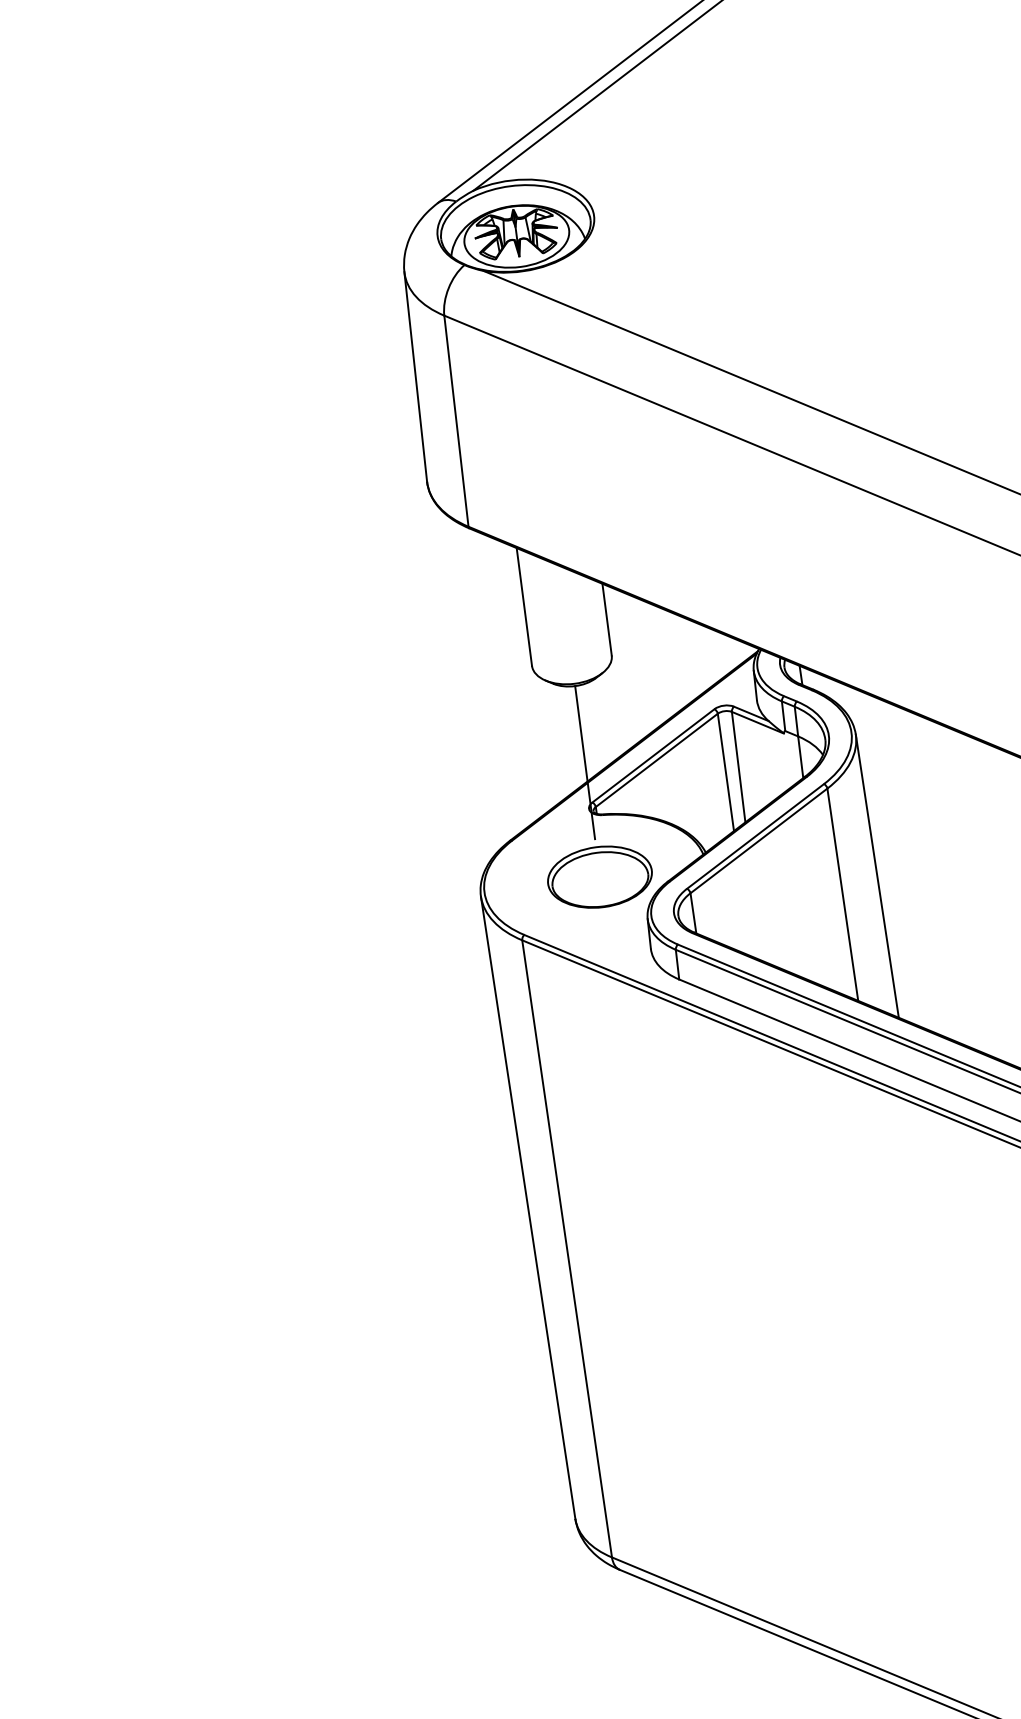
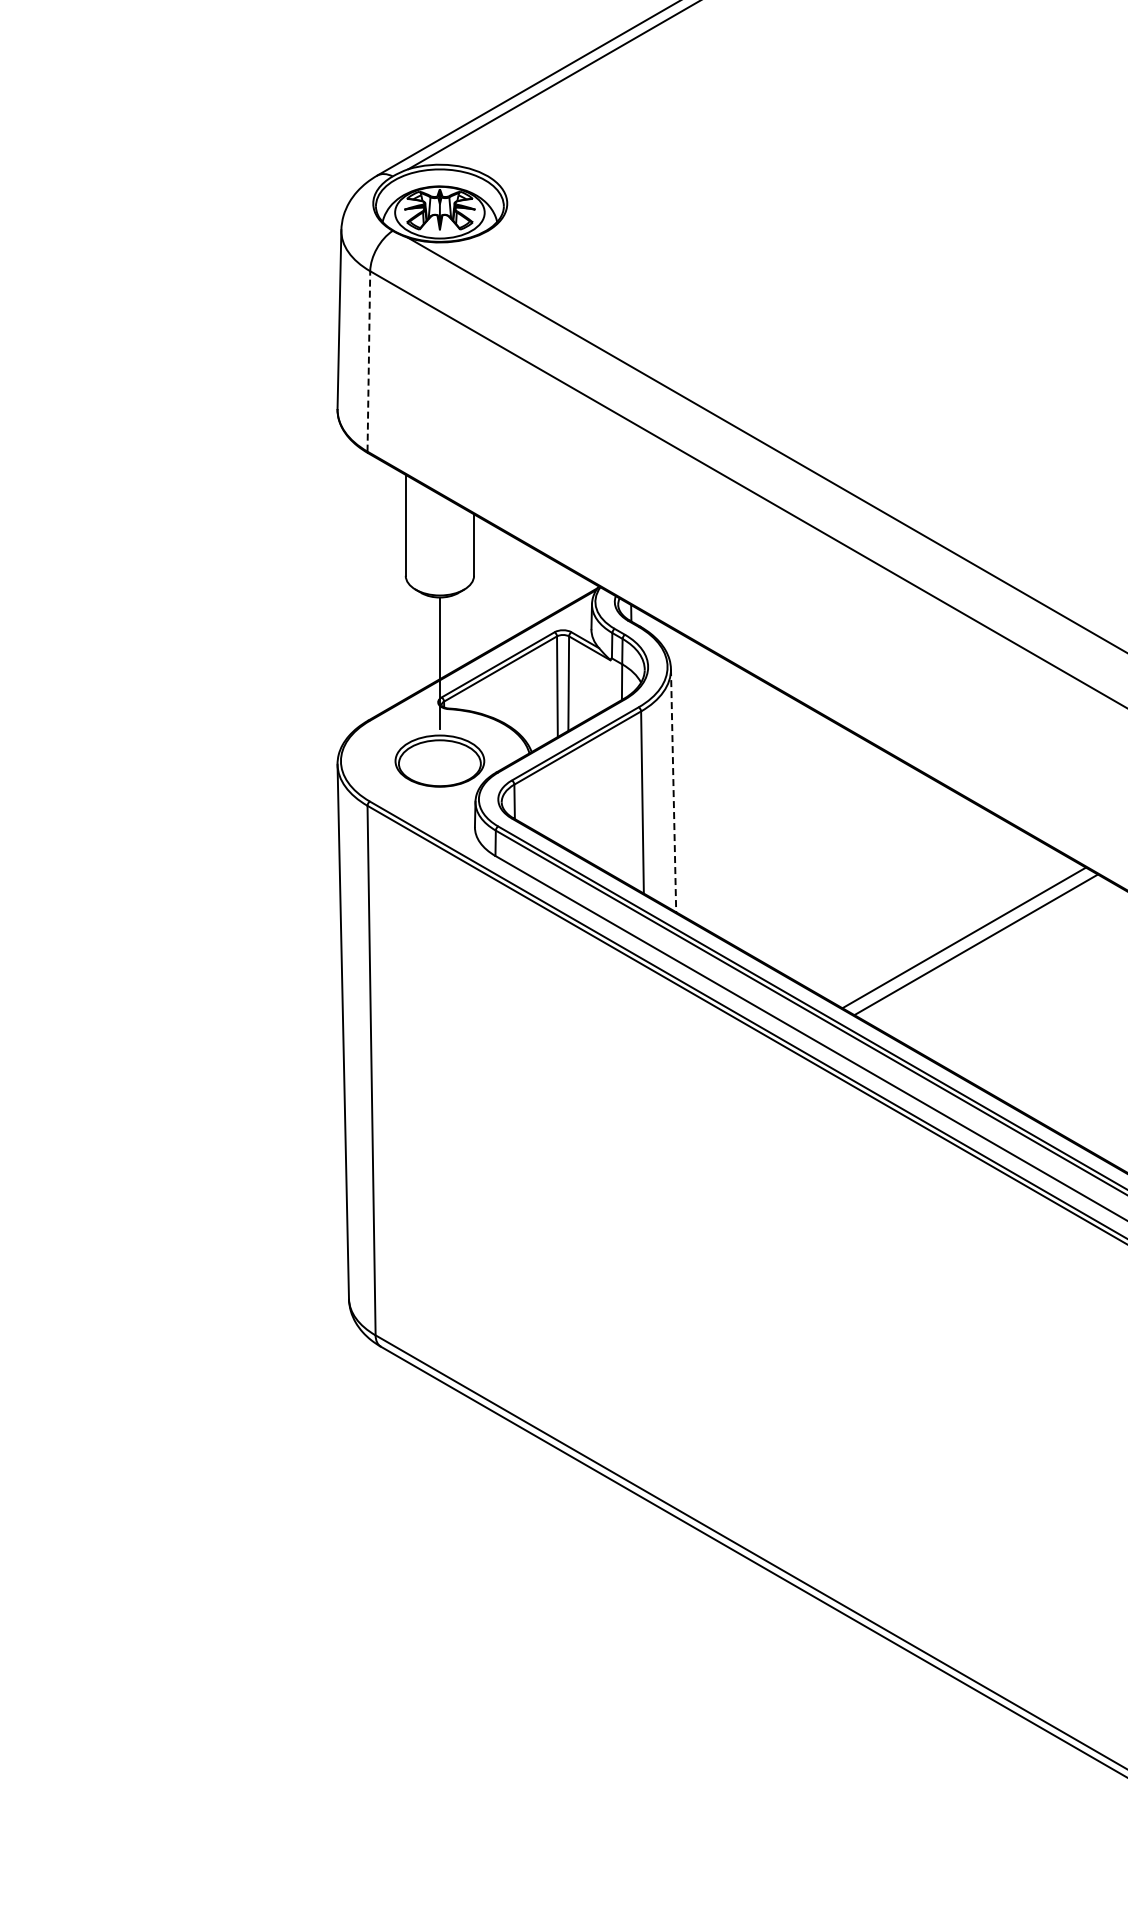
line: (455, 420) -> (368, 360), solid -> dashed
line: (877, 876) -> (673, 790), solid -> dashed

